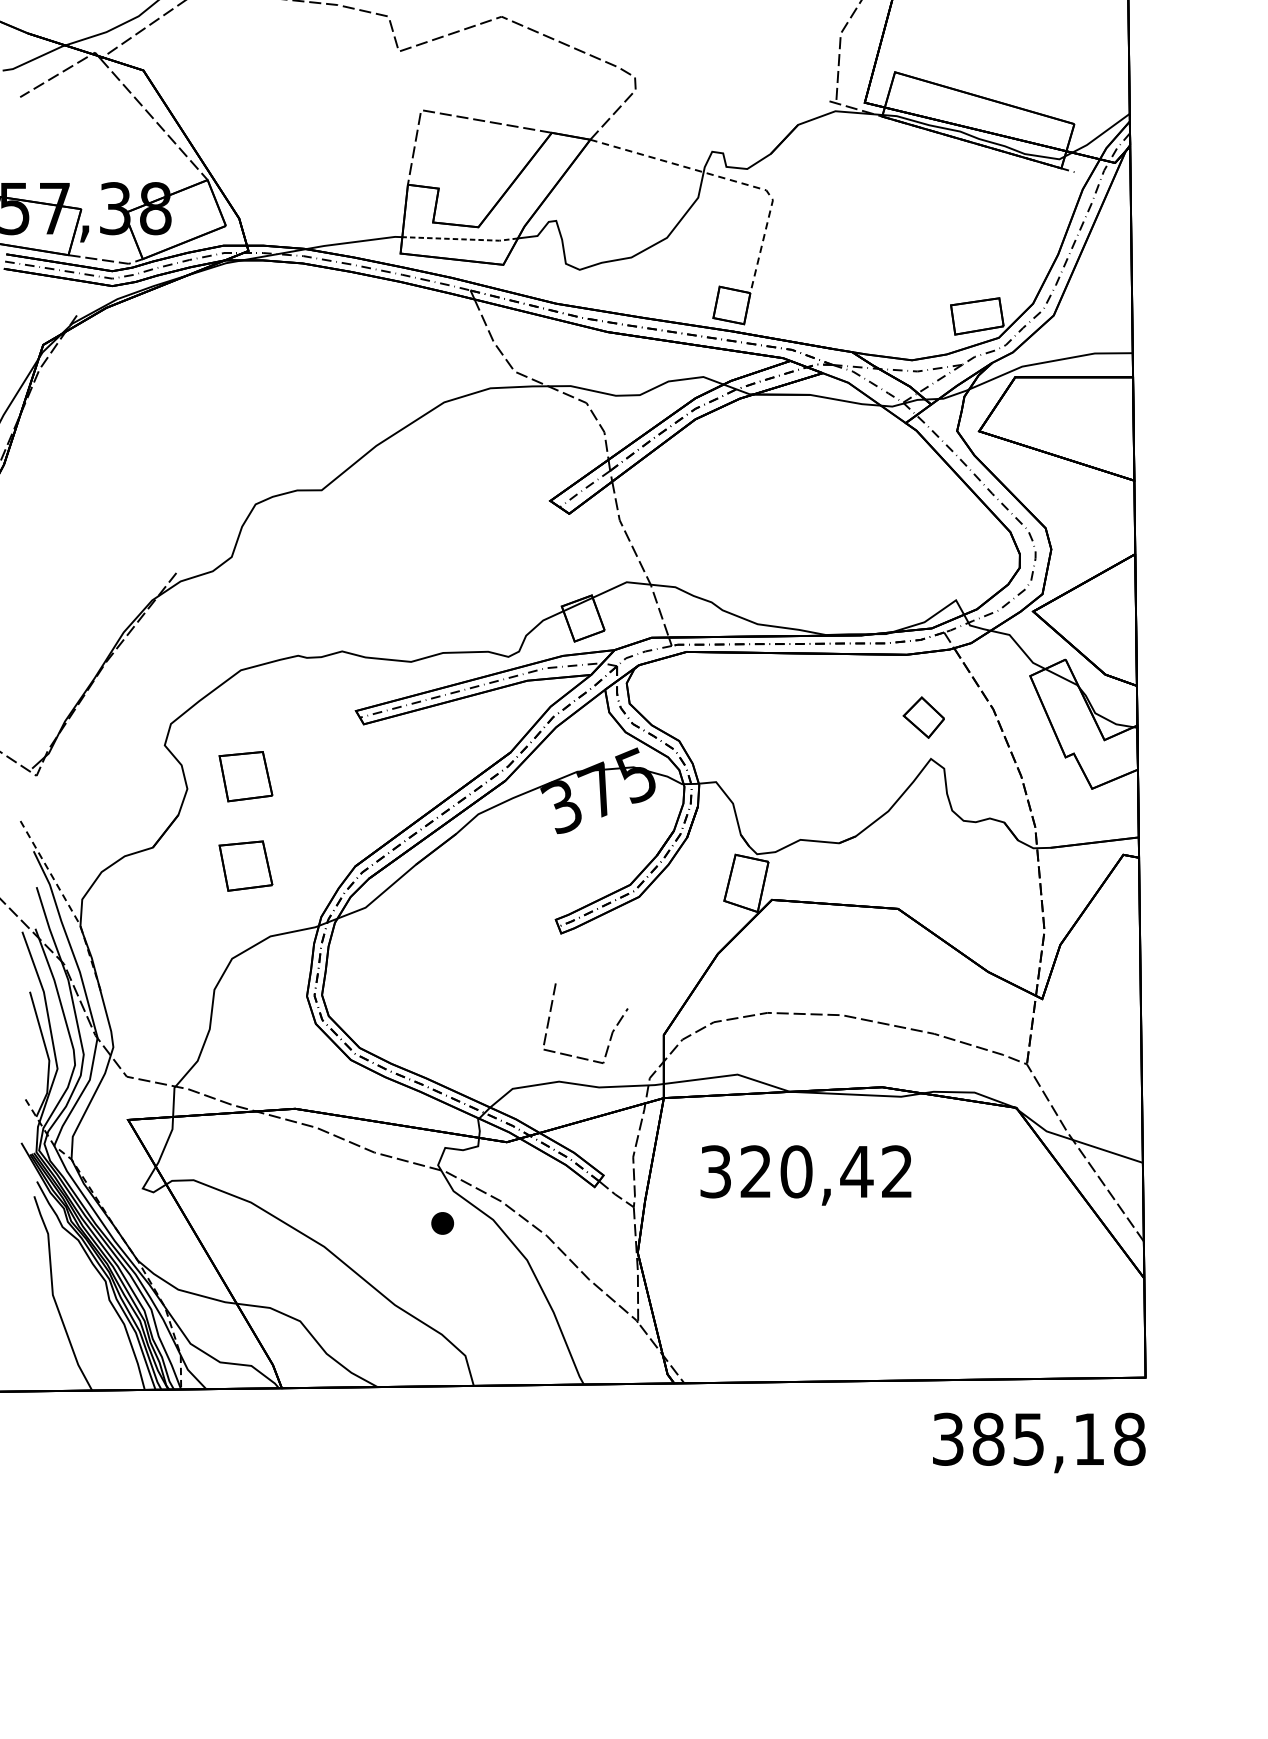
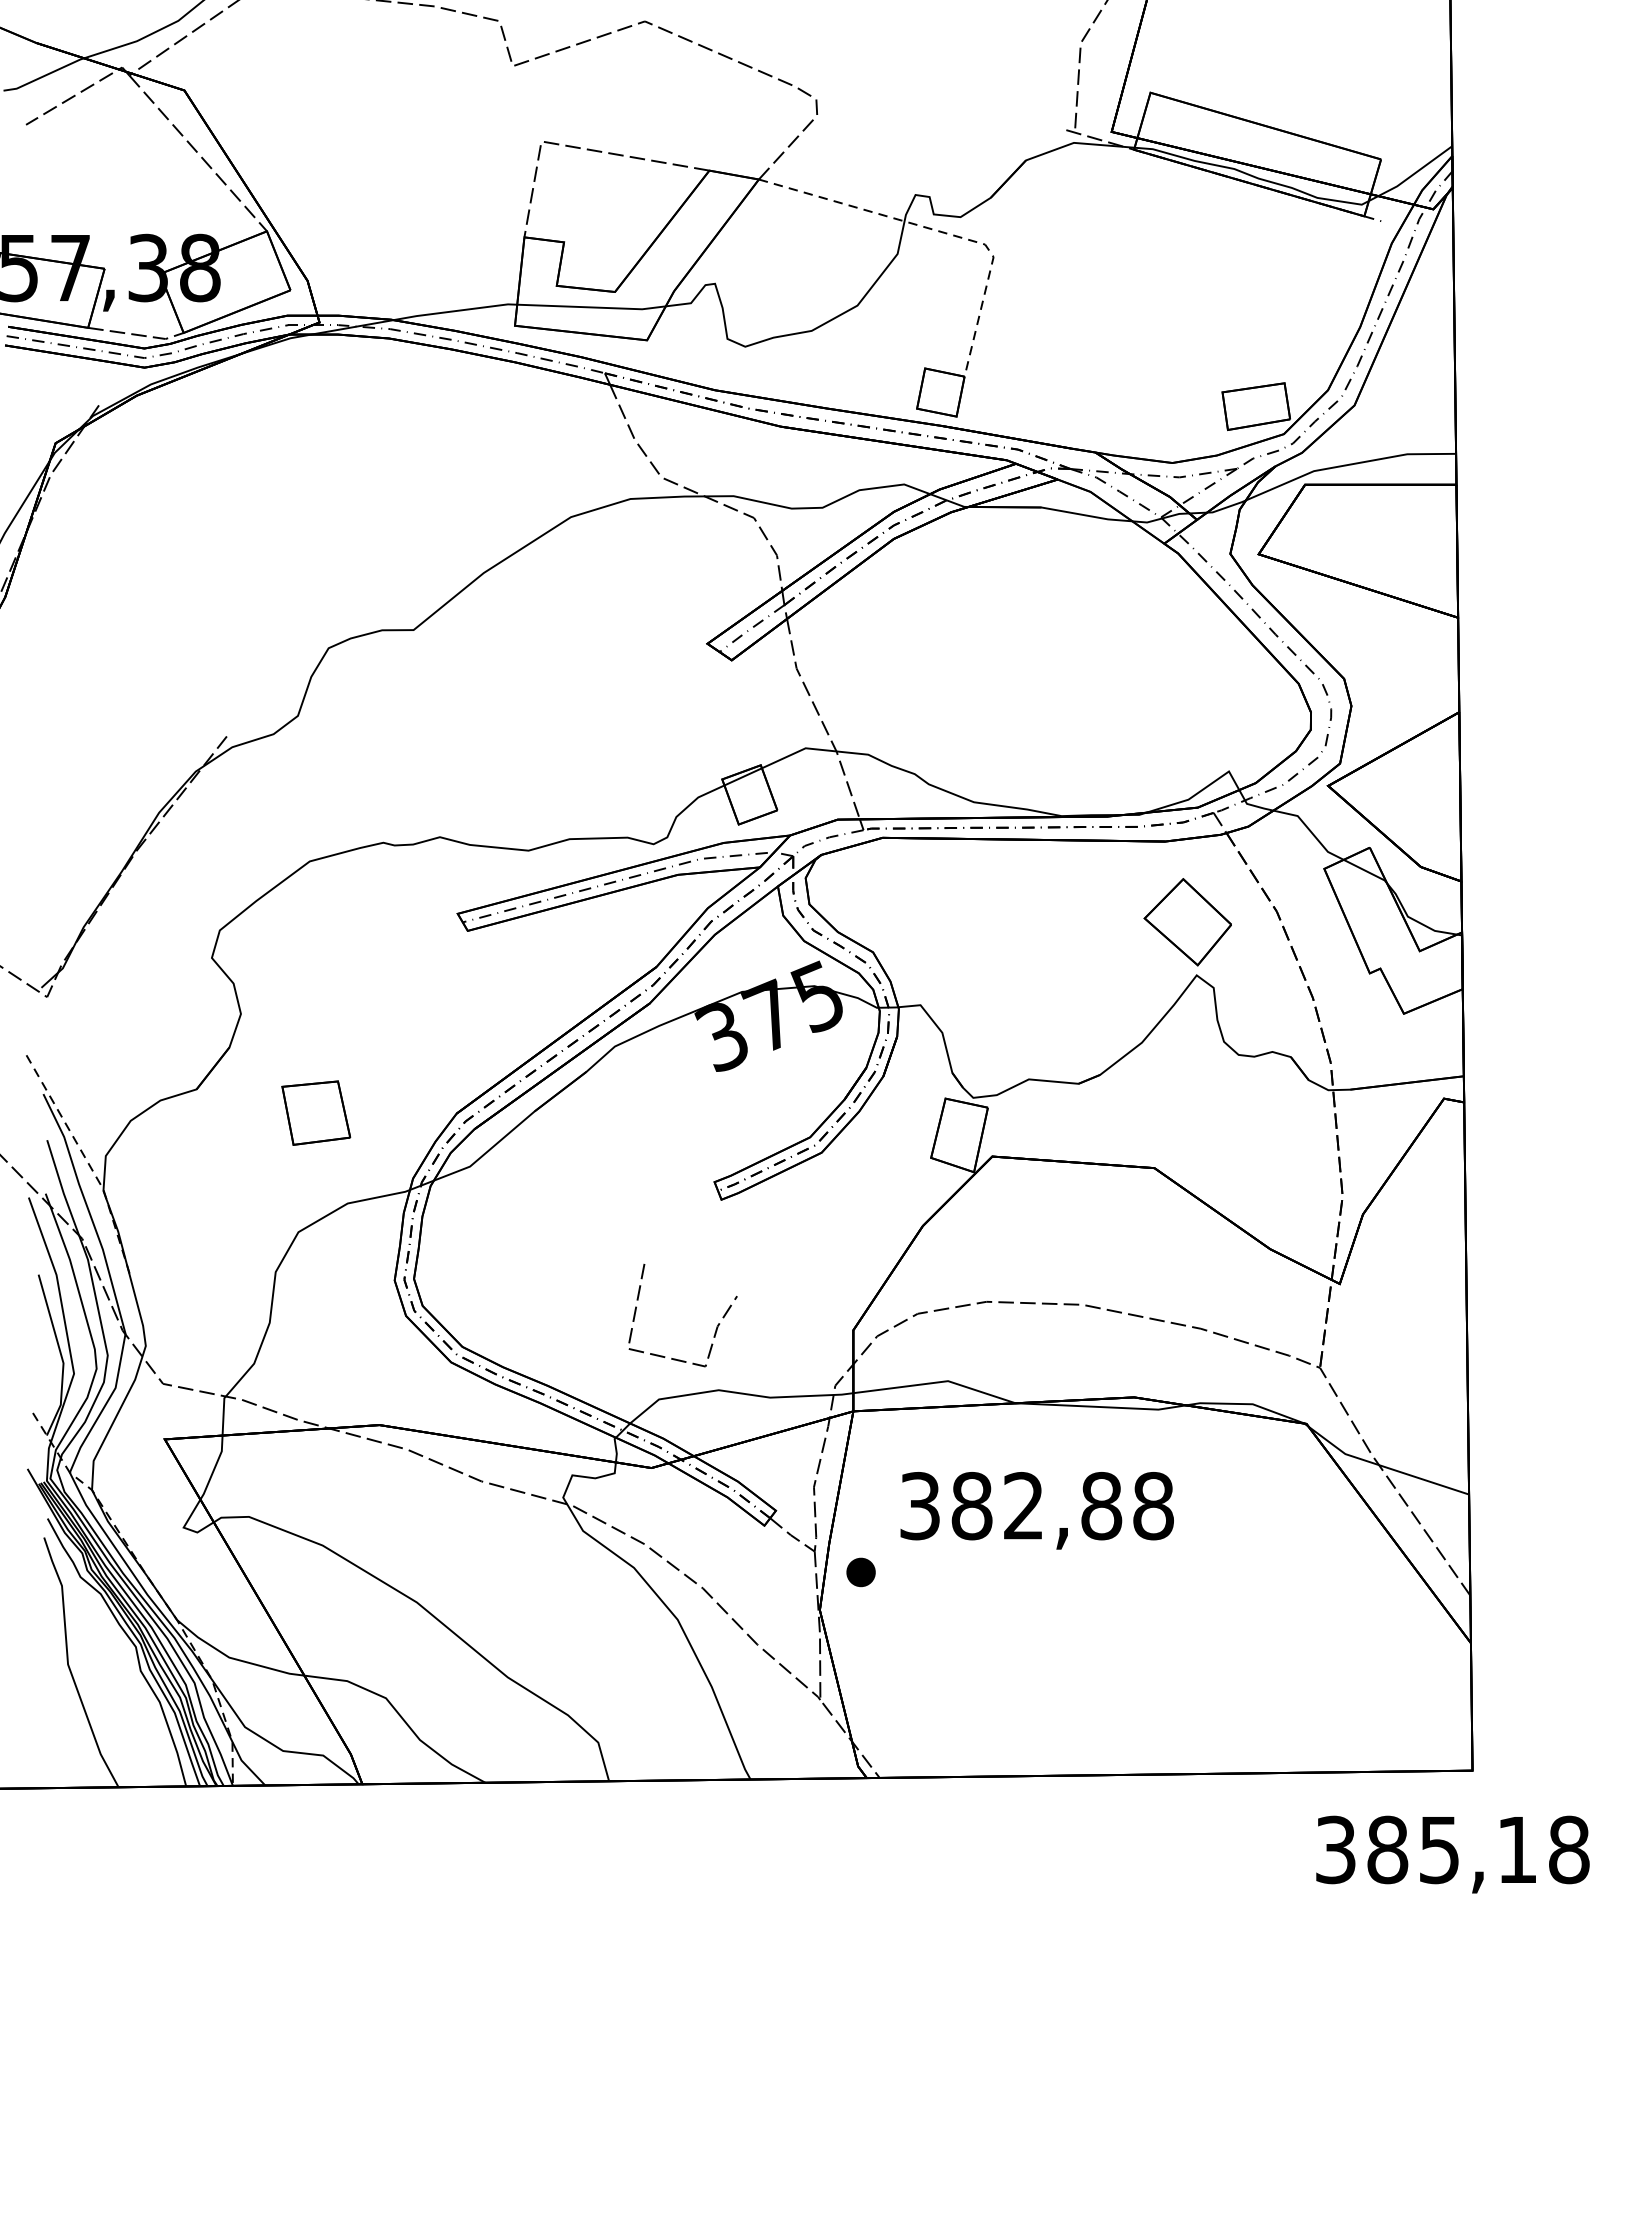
line: (460, 239) -> (591, 307), dashed -> solid
part: (923, 717) -> (1187, 922), size x1.67
part: (246, 776) -> (316, 997), removed
line: (611, 1032) -> (716, 1326), moved
text: (826, 1172) -> (1062, 1506), 320,42 -> 382,88
part: (442, 1223) -> (860, 1572), moved
text: (1038, 1442) -> (1452, 1854), moved

